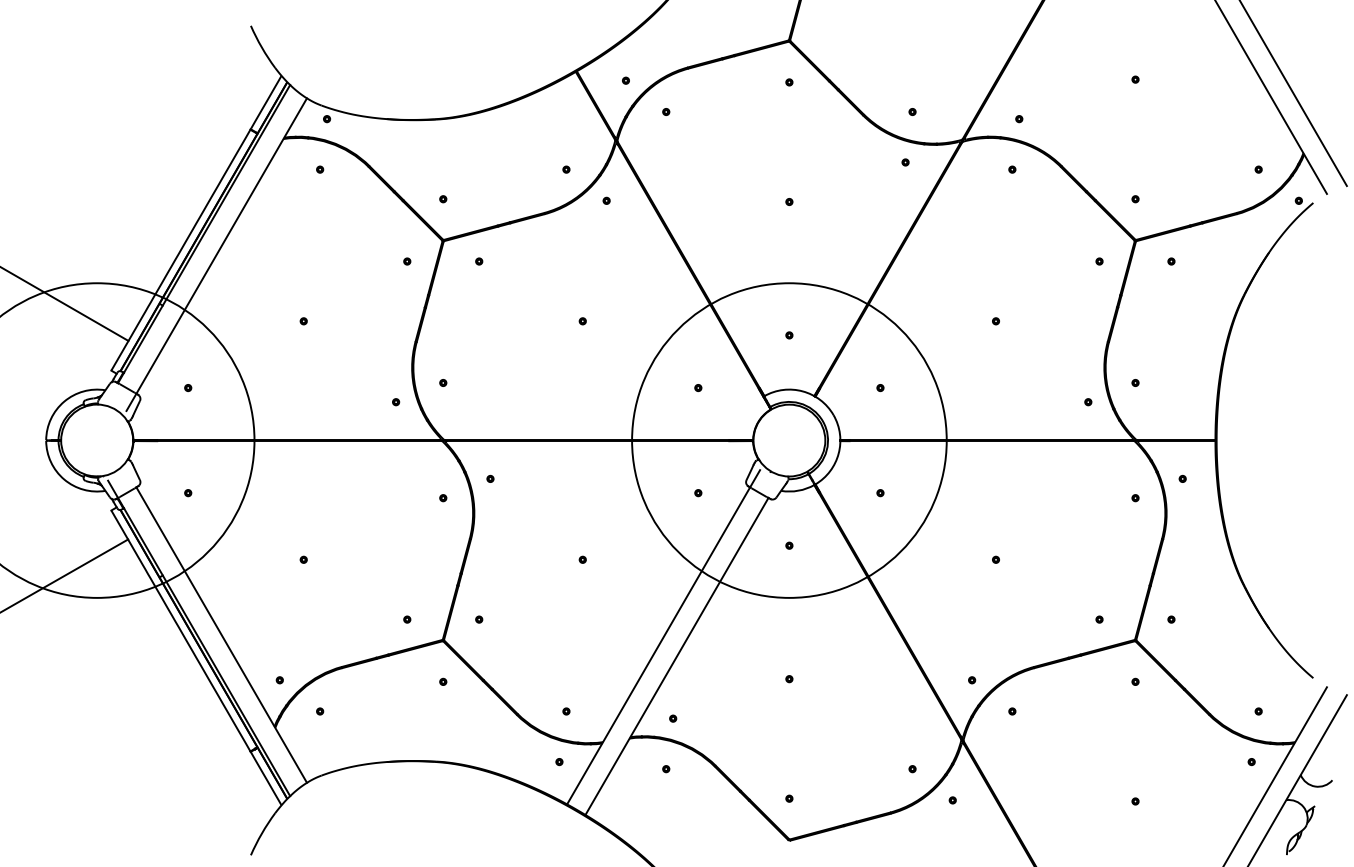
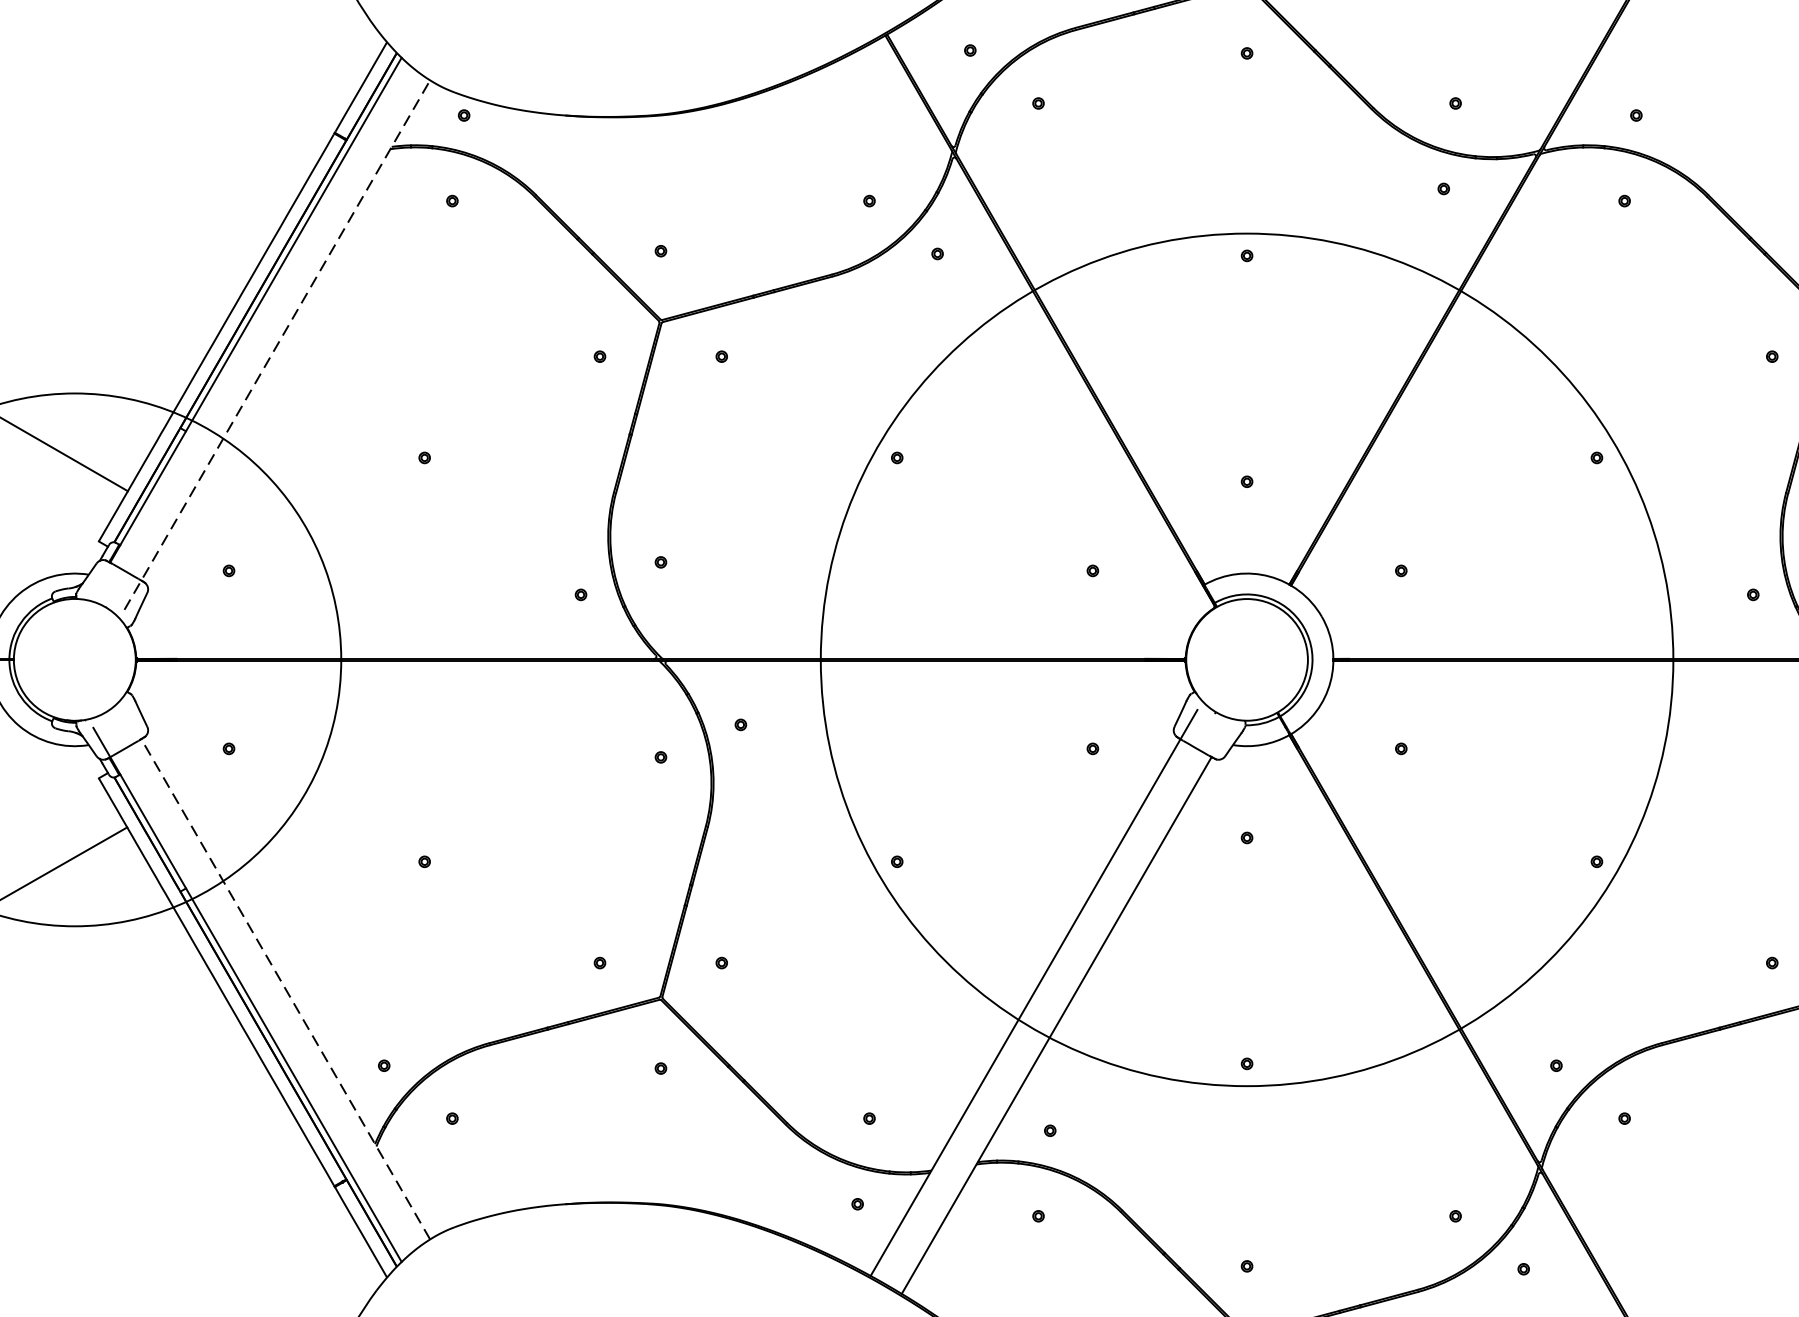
line: (216, 254) -> (276, 344), solid -> dashed
circle: (789, 440) -> (1247, 659), size x1.6
line: (221, 635) -> (285, 989), solid -> dashed

